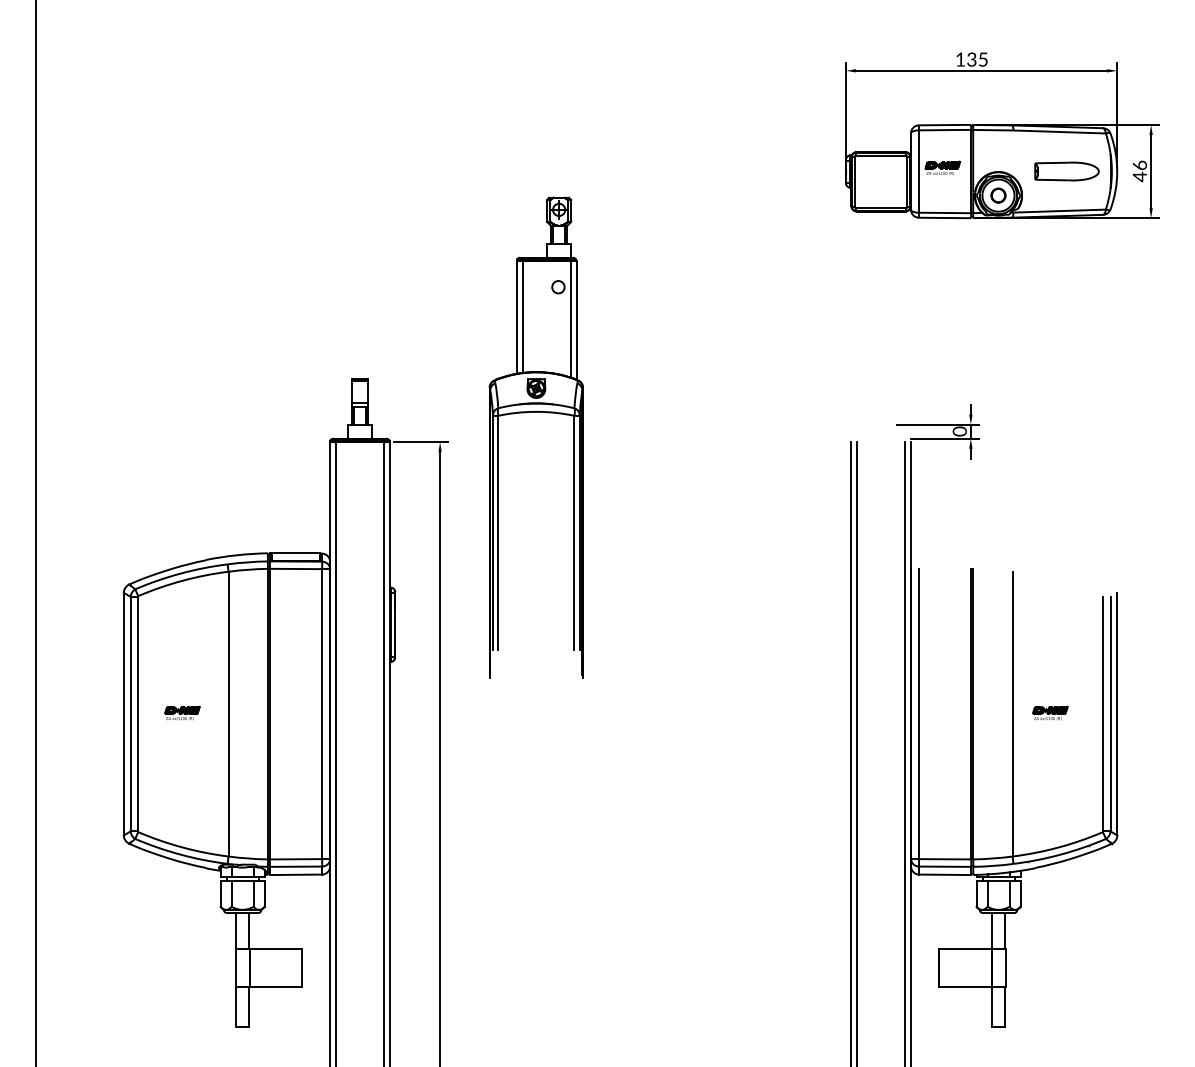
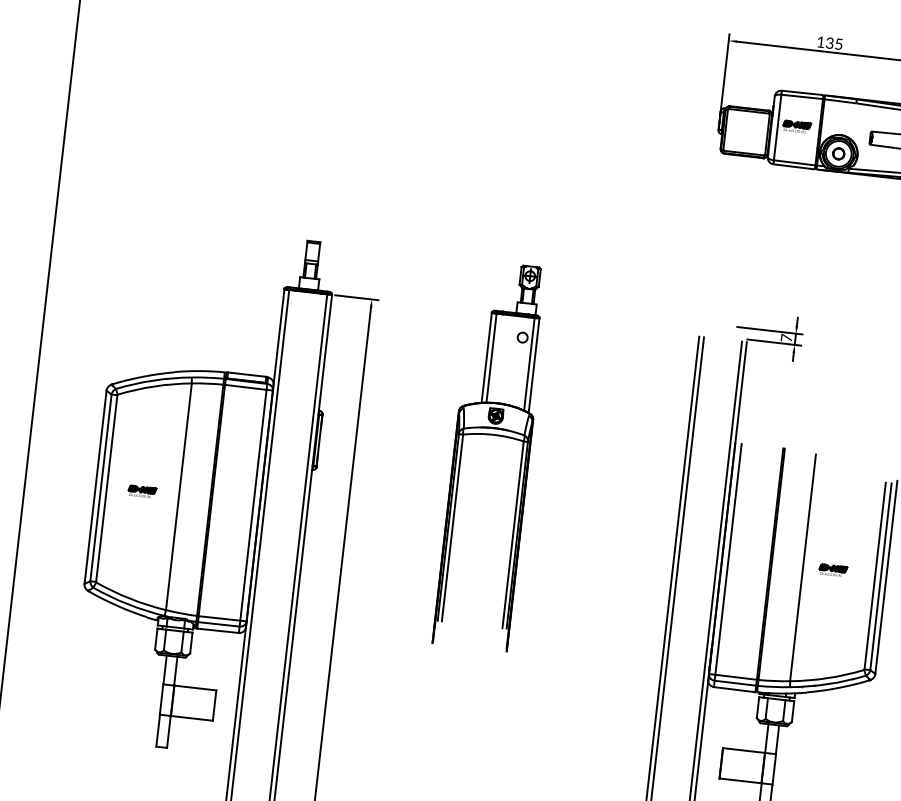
part: (535, 412) -> (493, 435), moved
text: (959, 431) -> (786, 338), 0 -> 7

